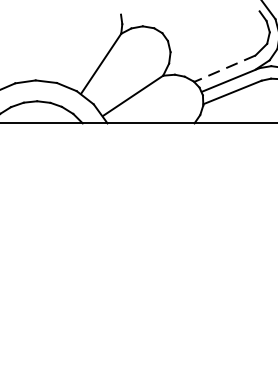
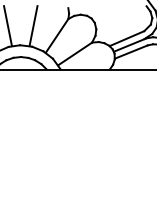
line: (13, 47) -> (7, 26), added
line: (59, 47) -> (33, 26), added
line: (224, 68) -> (126, 38), dashed -> solid

